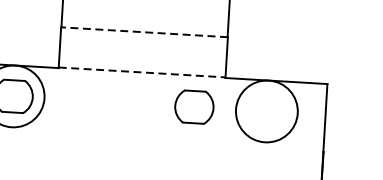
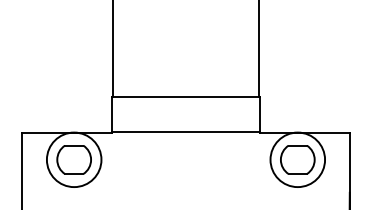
line: (143, 32) -> (185, 96), dashed -> solid
line: (141, 72) -> (185, 132), dashed -> solid
part: (194, 106) -> (297, 159), moved

